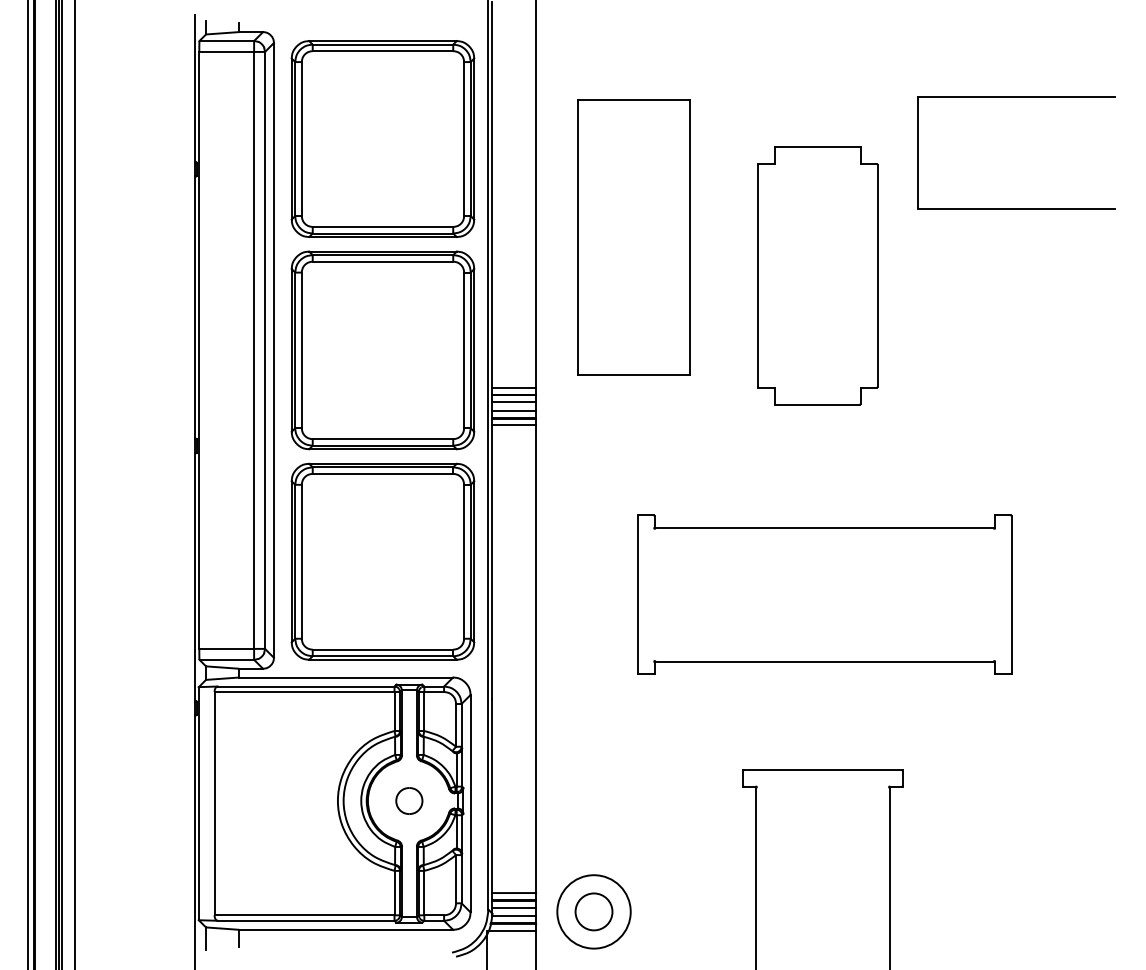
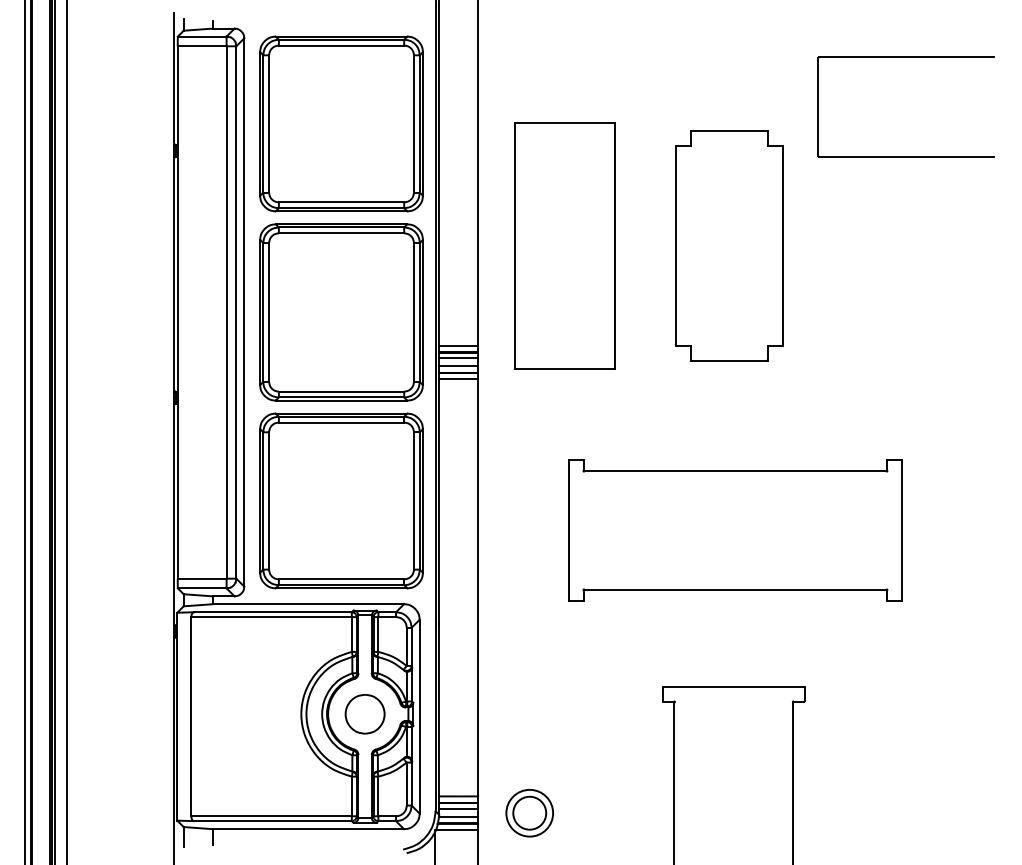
part: (1015, 97) -> (905, 57), moved
part: (632, 237) -> (564, 245), moved
part: (408, 801) -> (364, 714), size x1.67
circle: (593, 911) -> (529, 812), size x0.71

